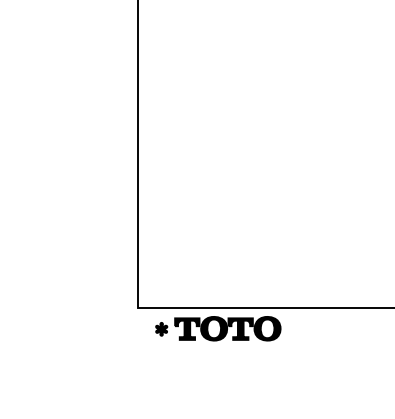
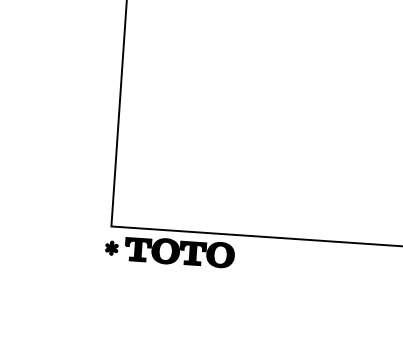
part: (218, 328) -> (170, 251), moved

